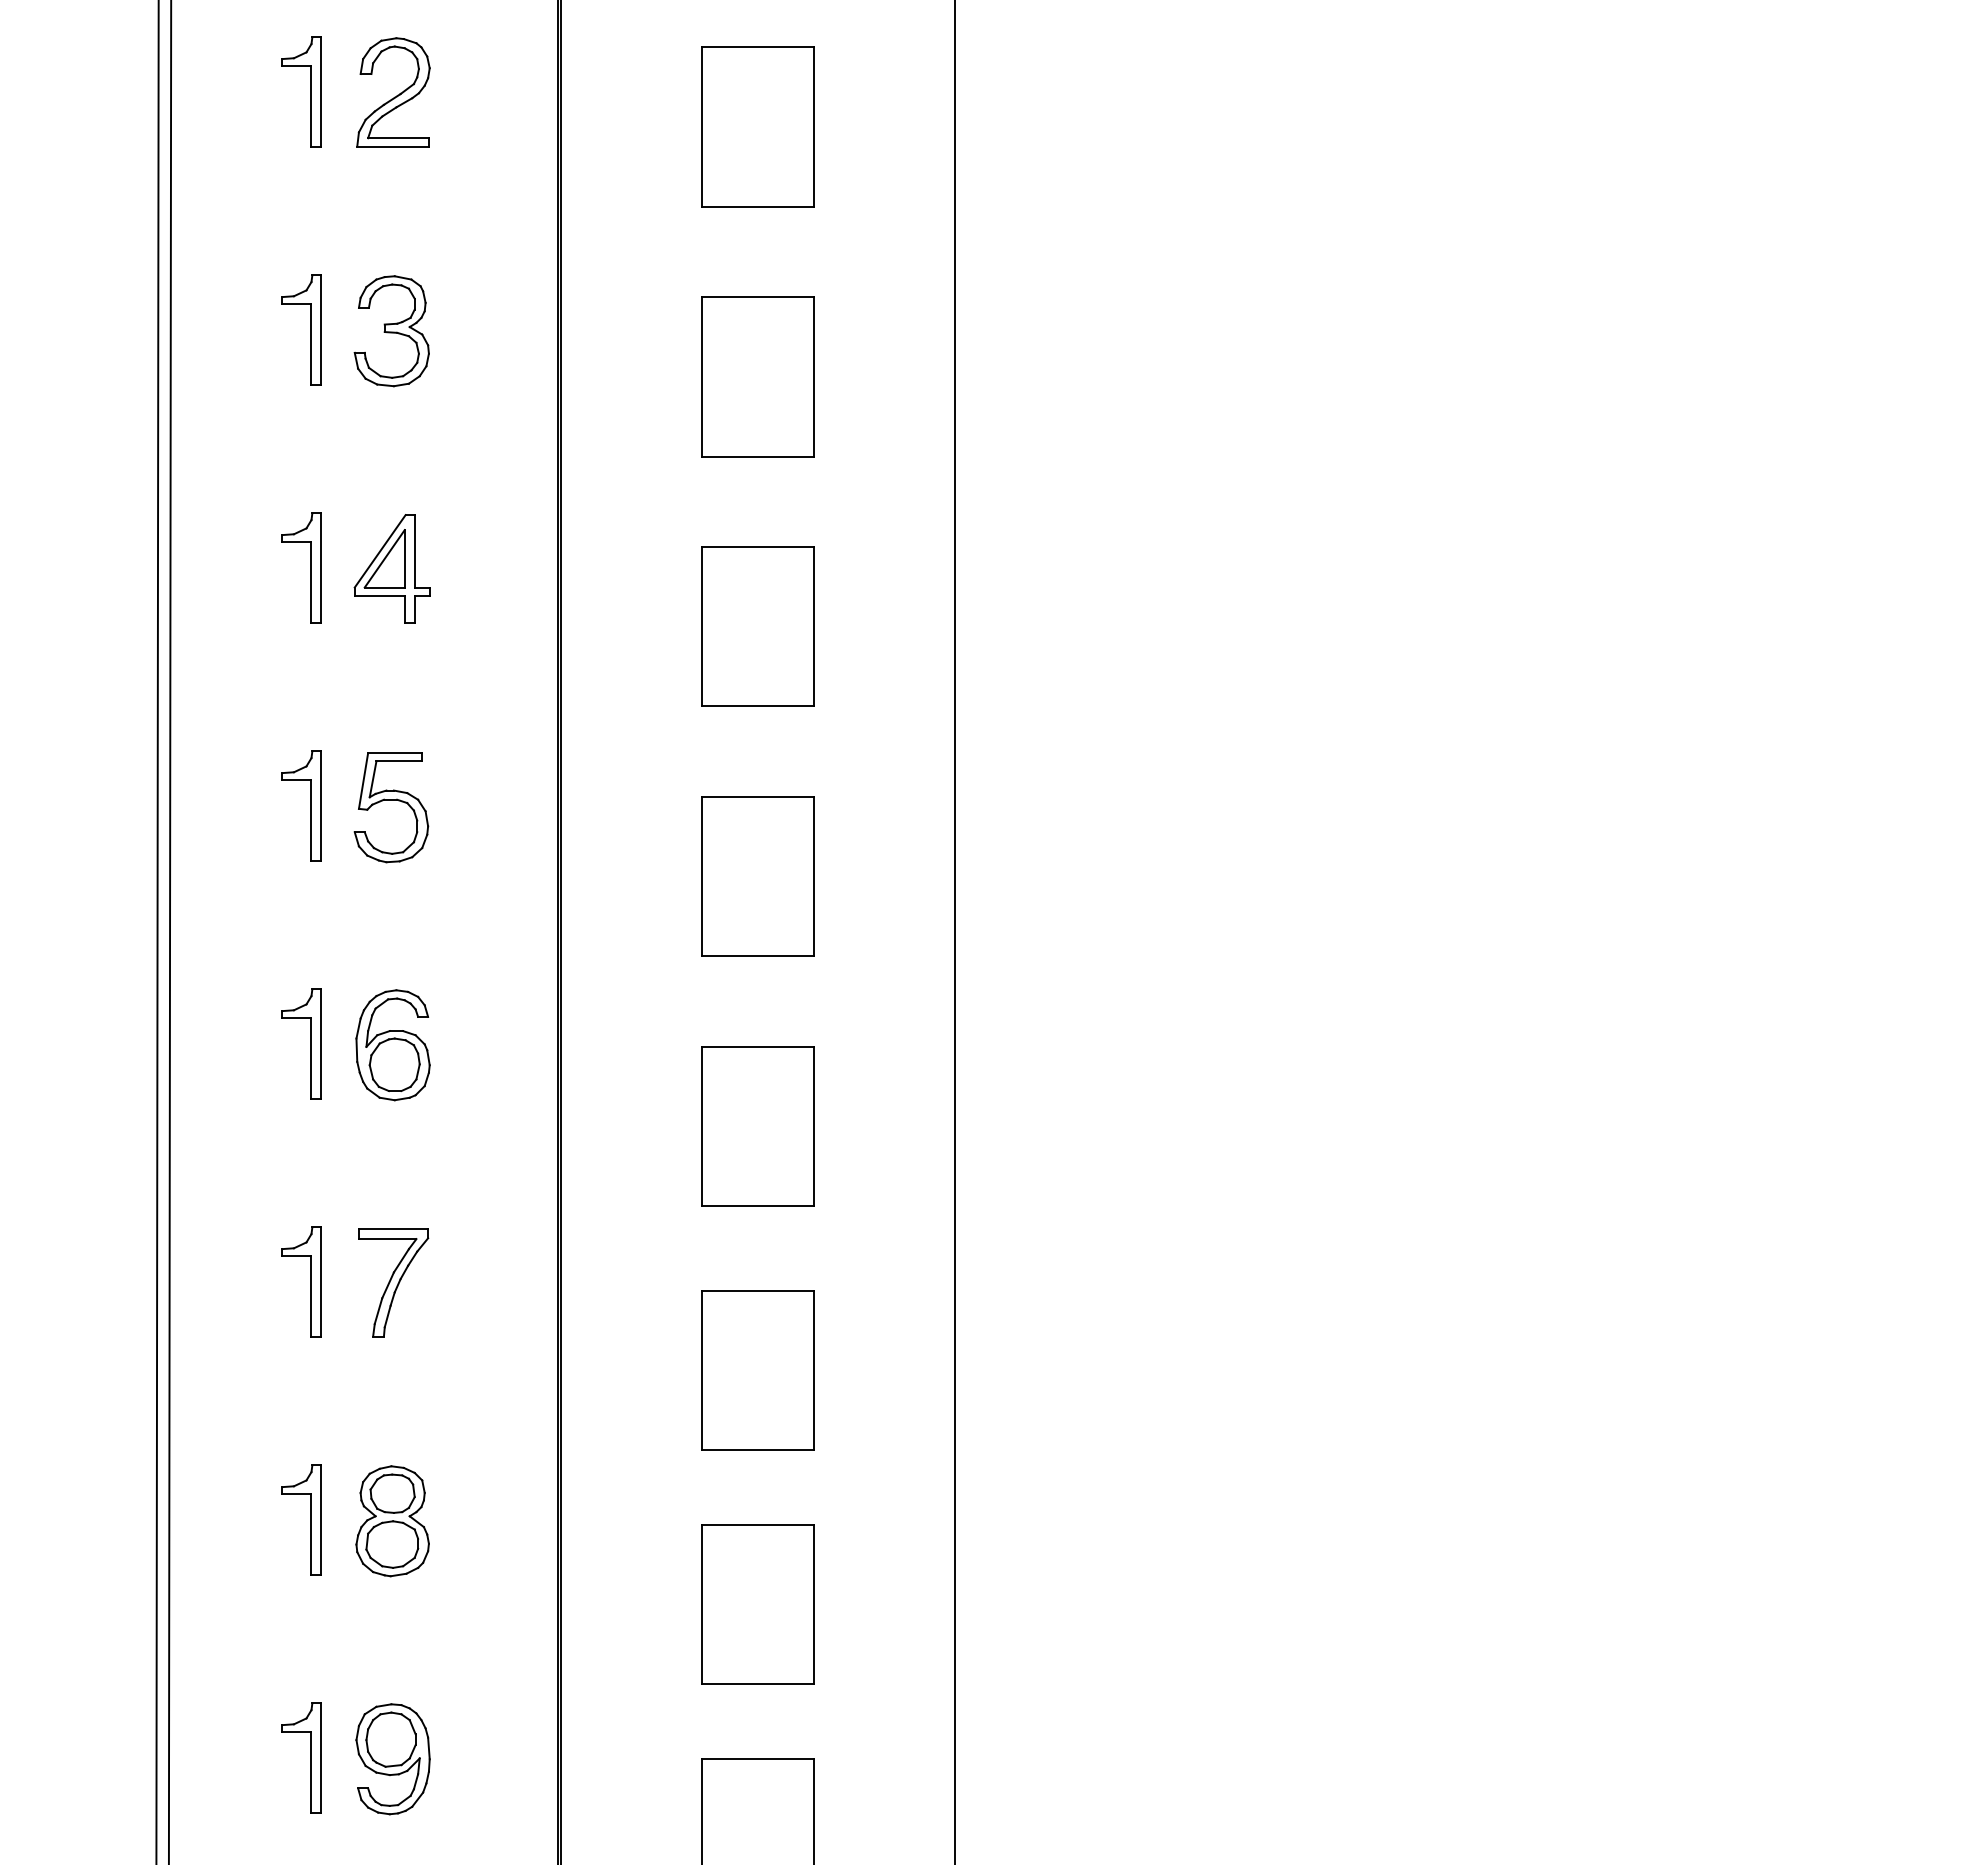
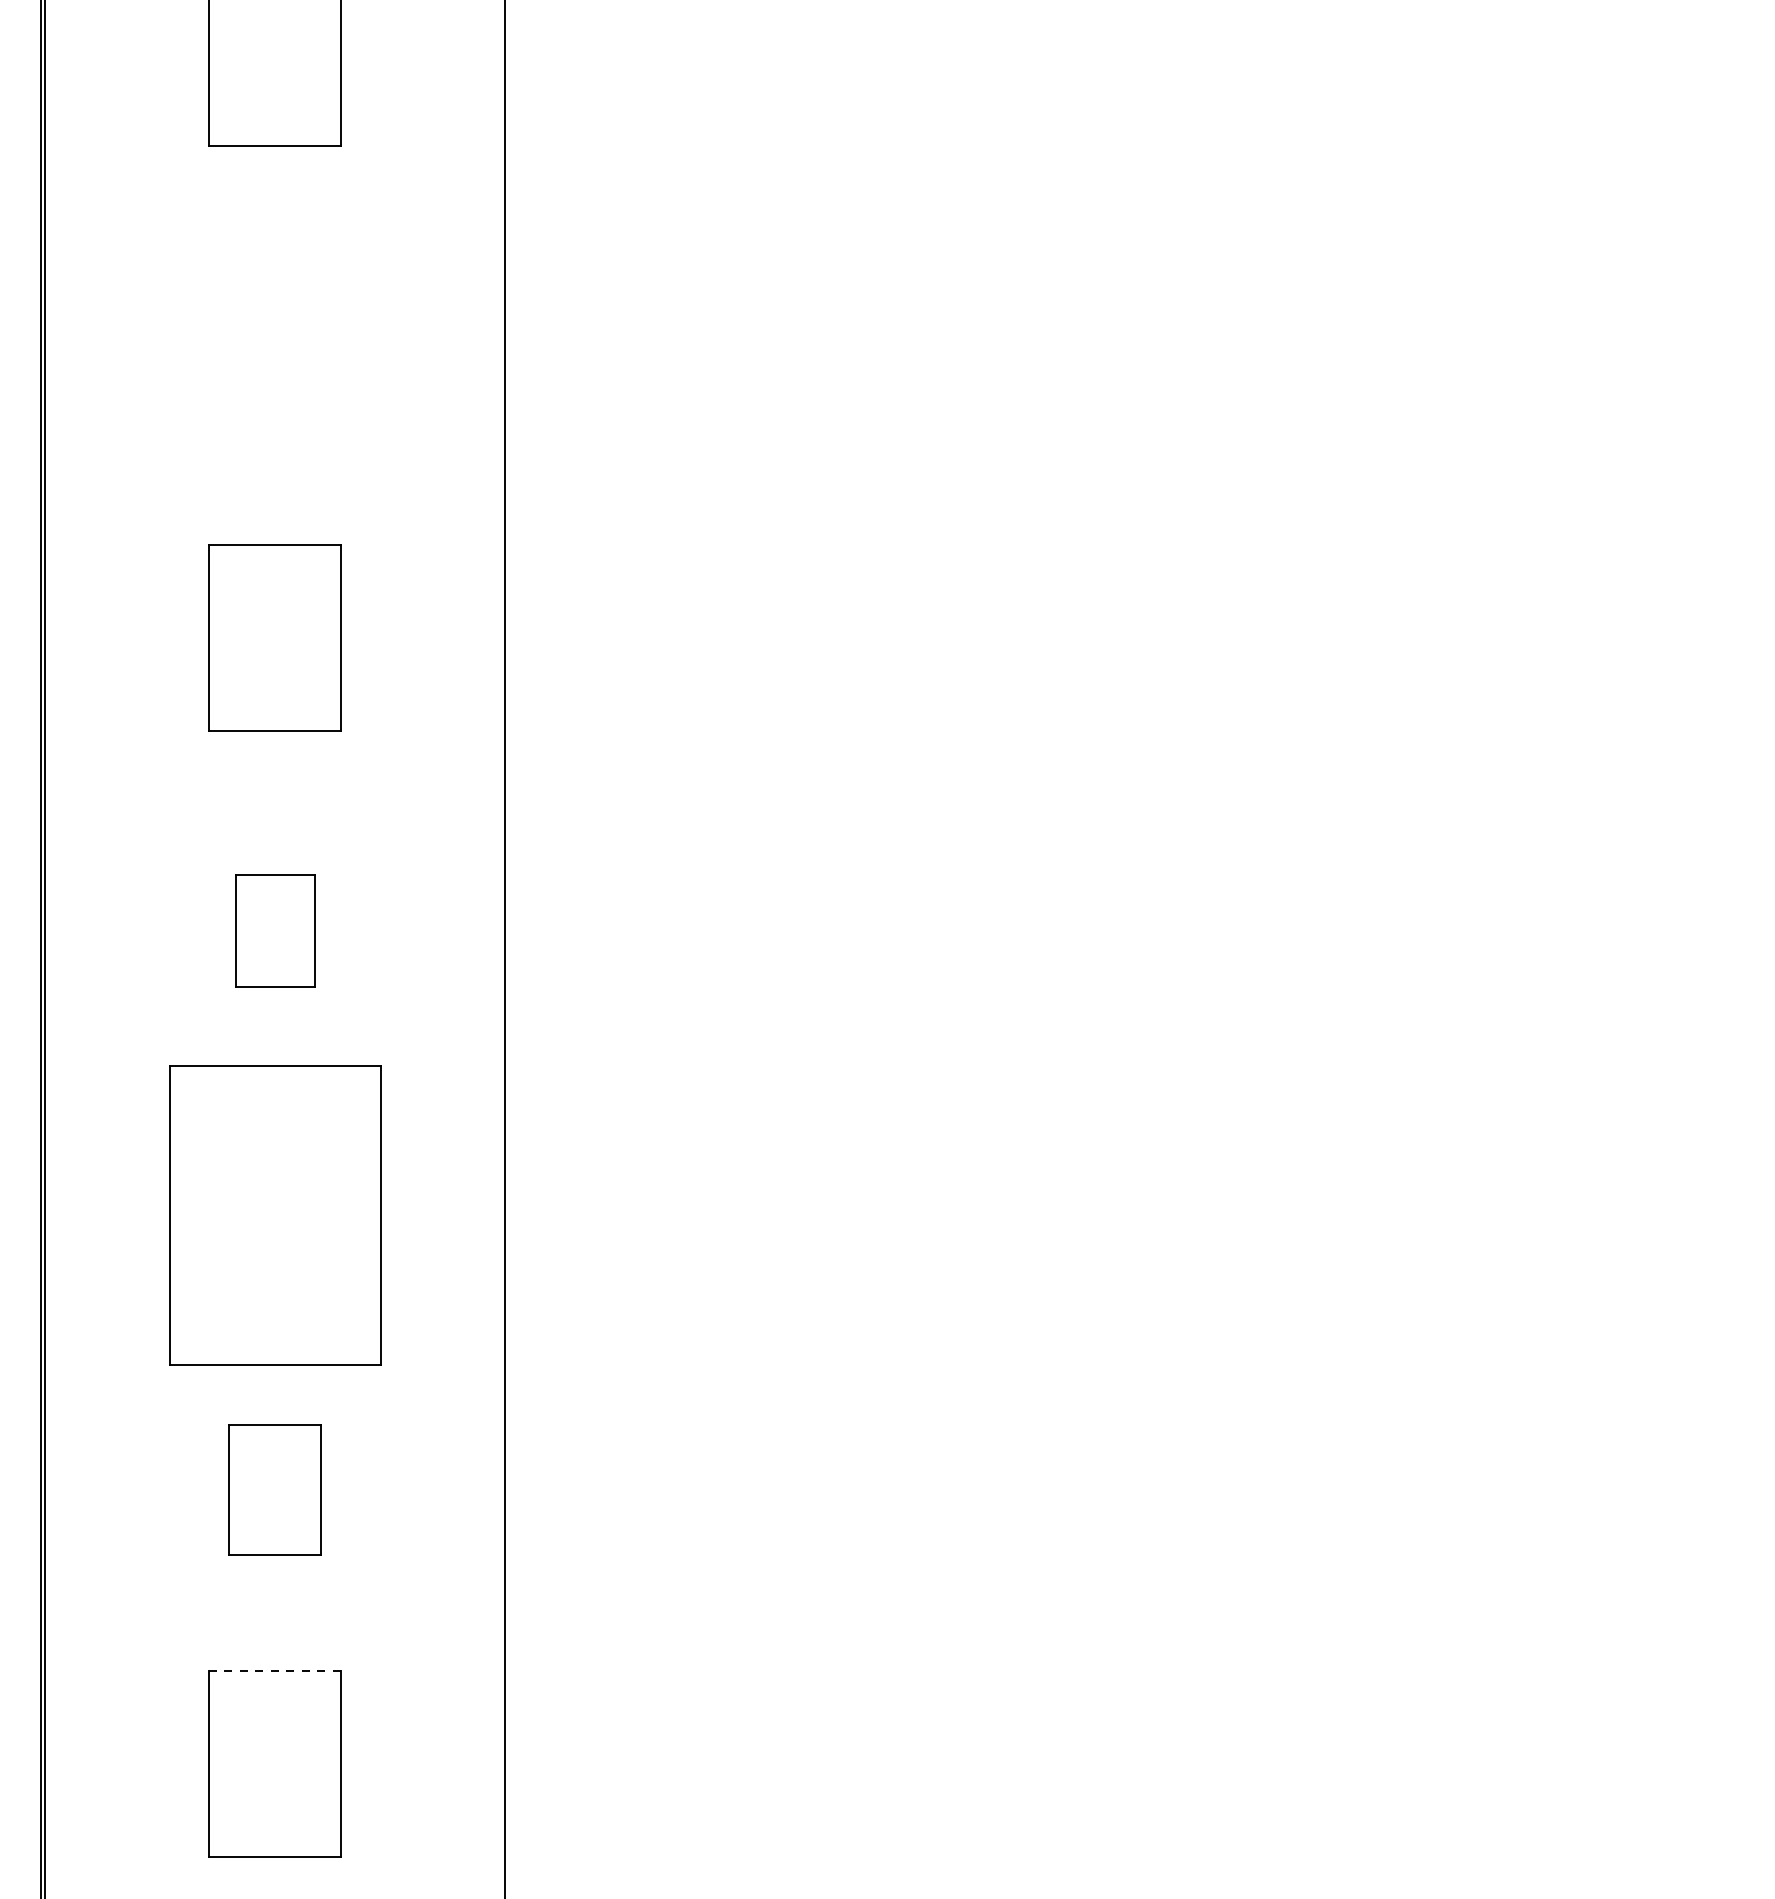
part: (757, 626) -> (274, 345), removed
part: (757, 1126) -> (274, 930), size x0.6
part: (757, 1370) -> (274, 1216), size x1.6
part: (757, 1604) -> (274, 1490), size x0.7
line: (757, 1759) -> (274, 1671), solid -> dashed

